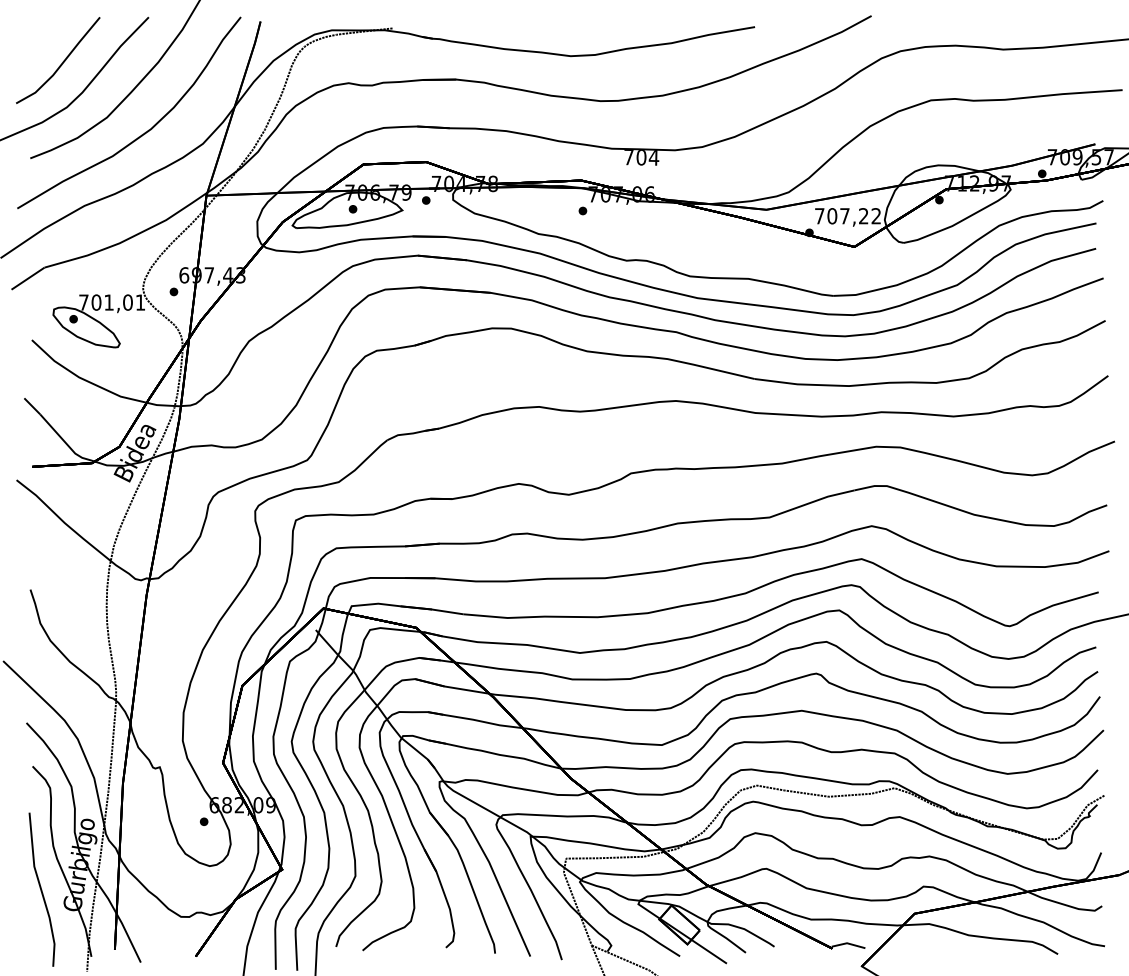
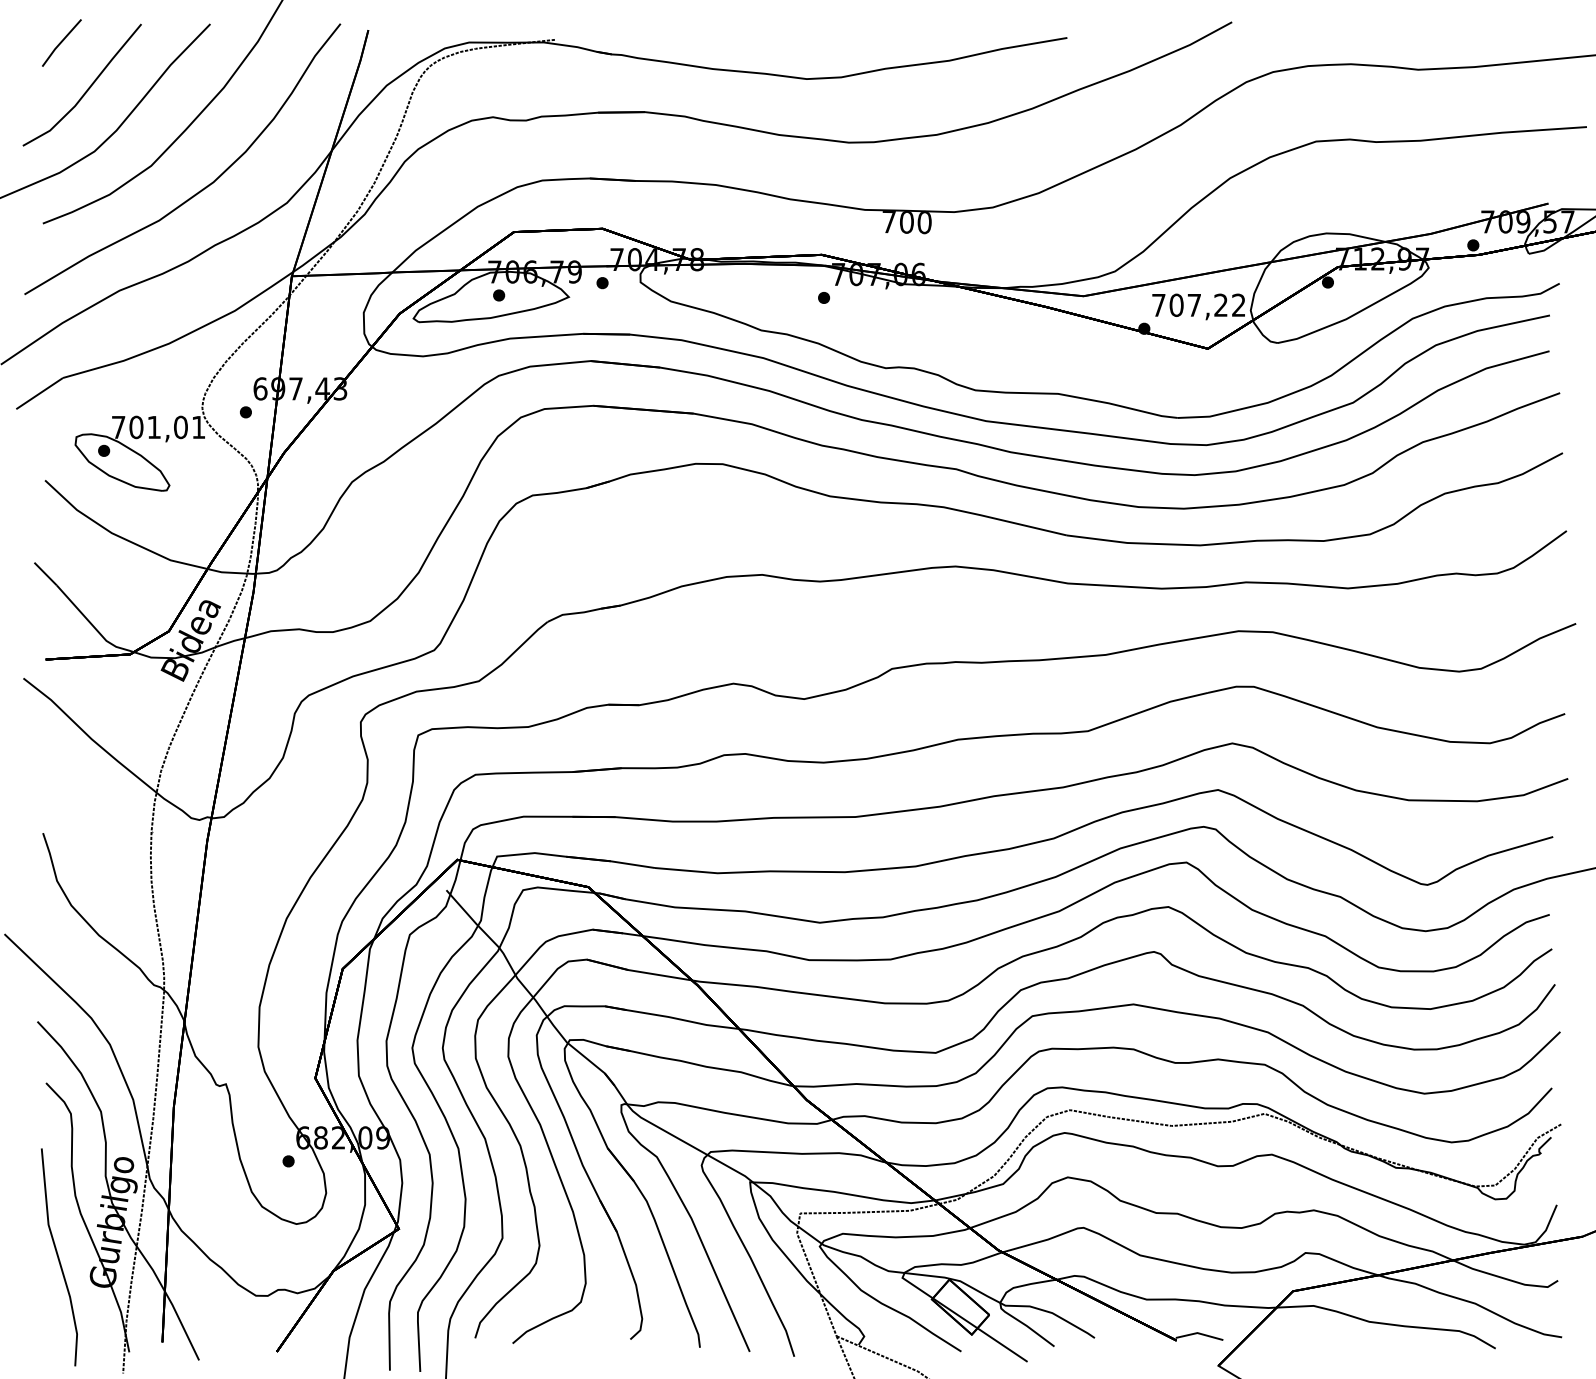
line: (43, 30) -> (61, 42), added
text: (653, 158) -> (924, 223), 704 -> 700

